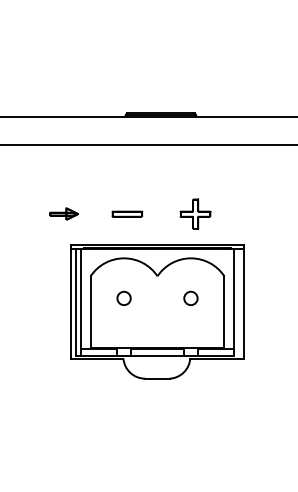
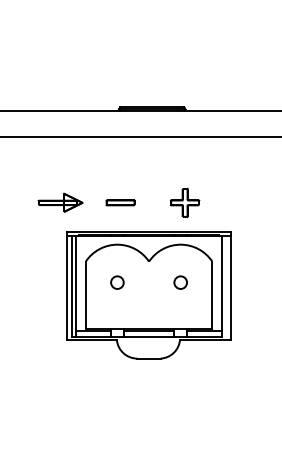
part: (64, 213) -> (61, 202), size x1.67

